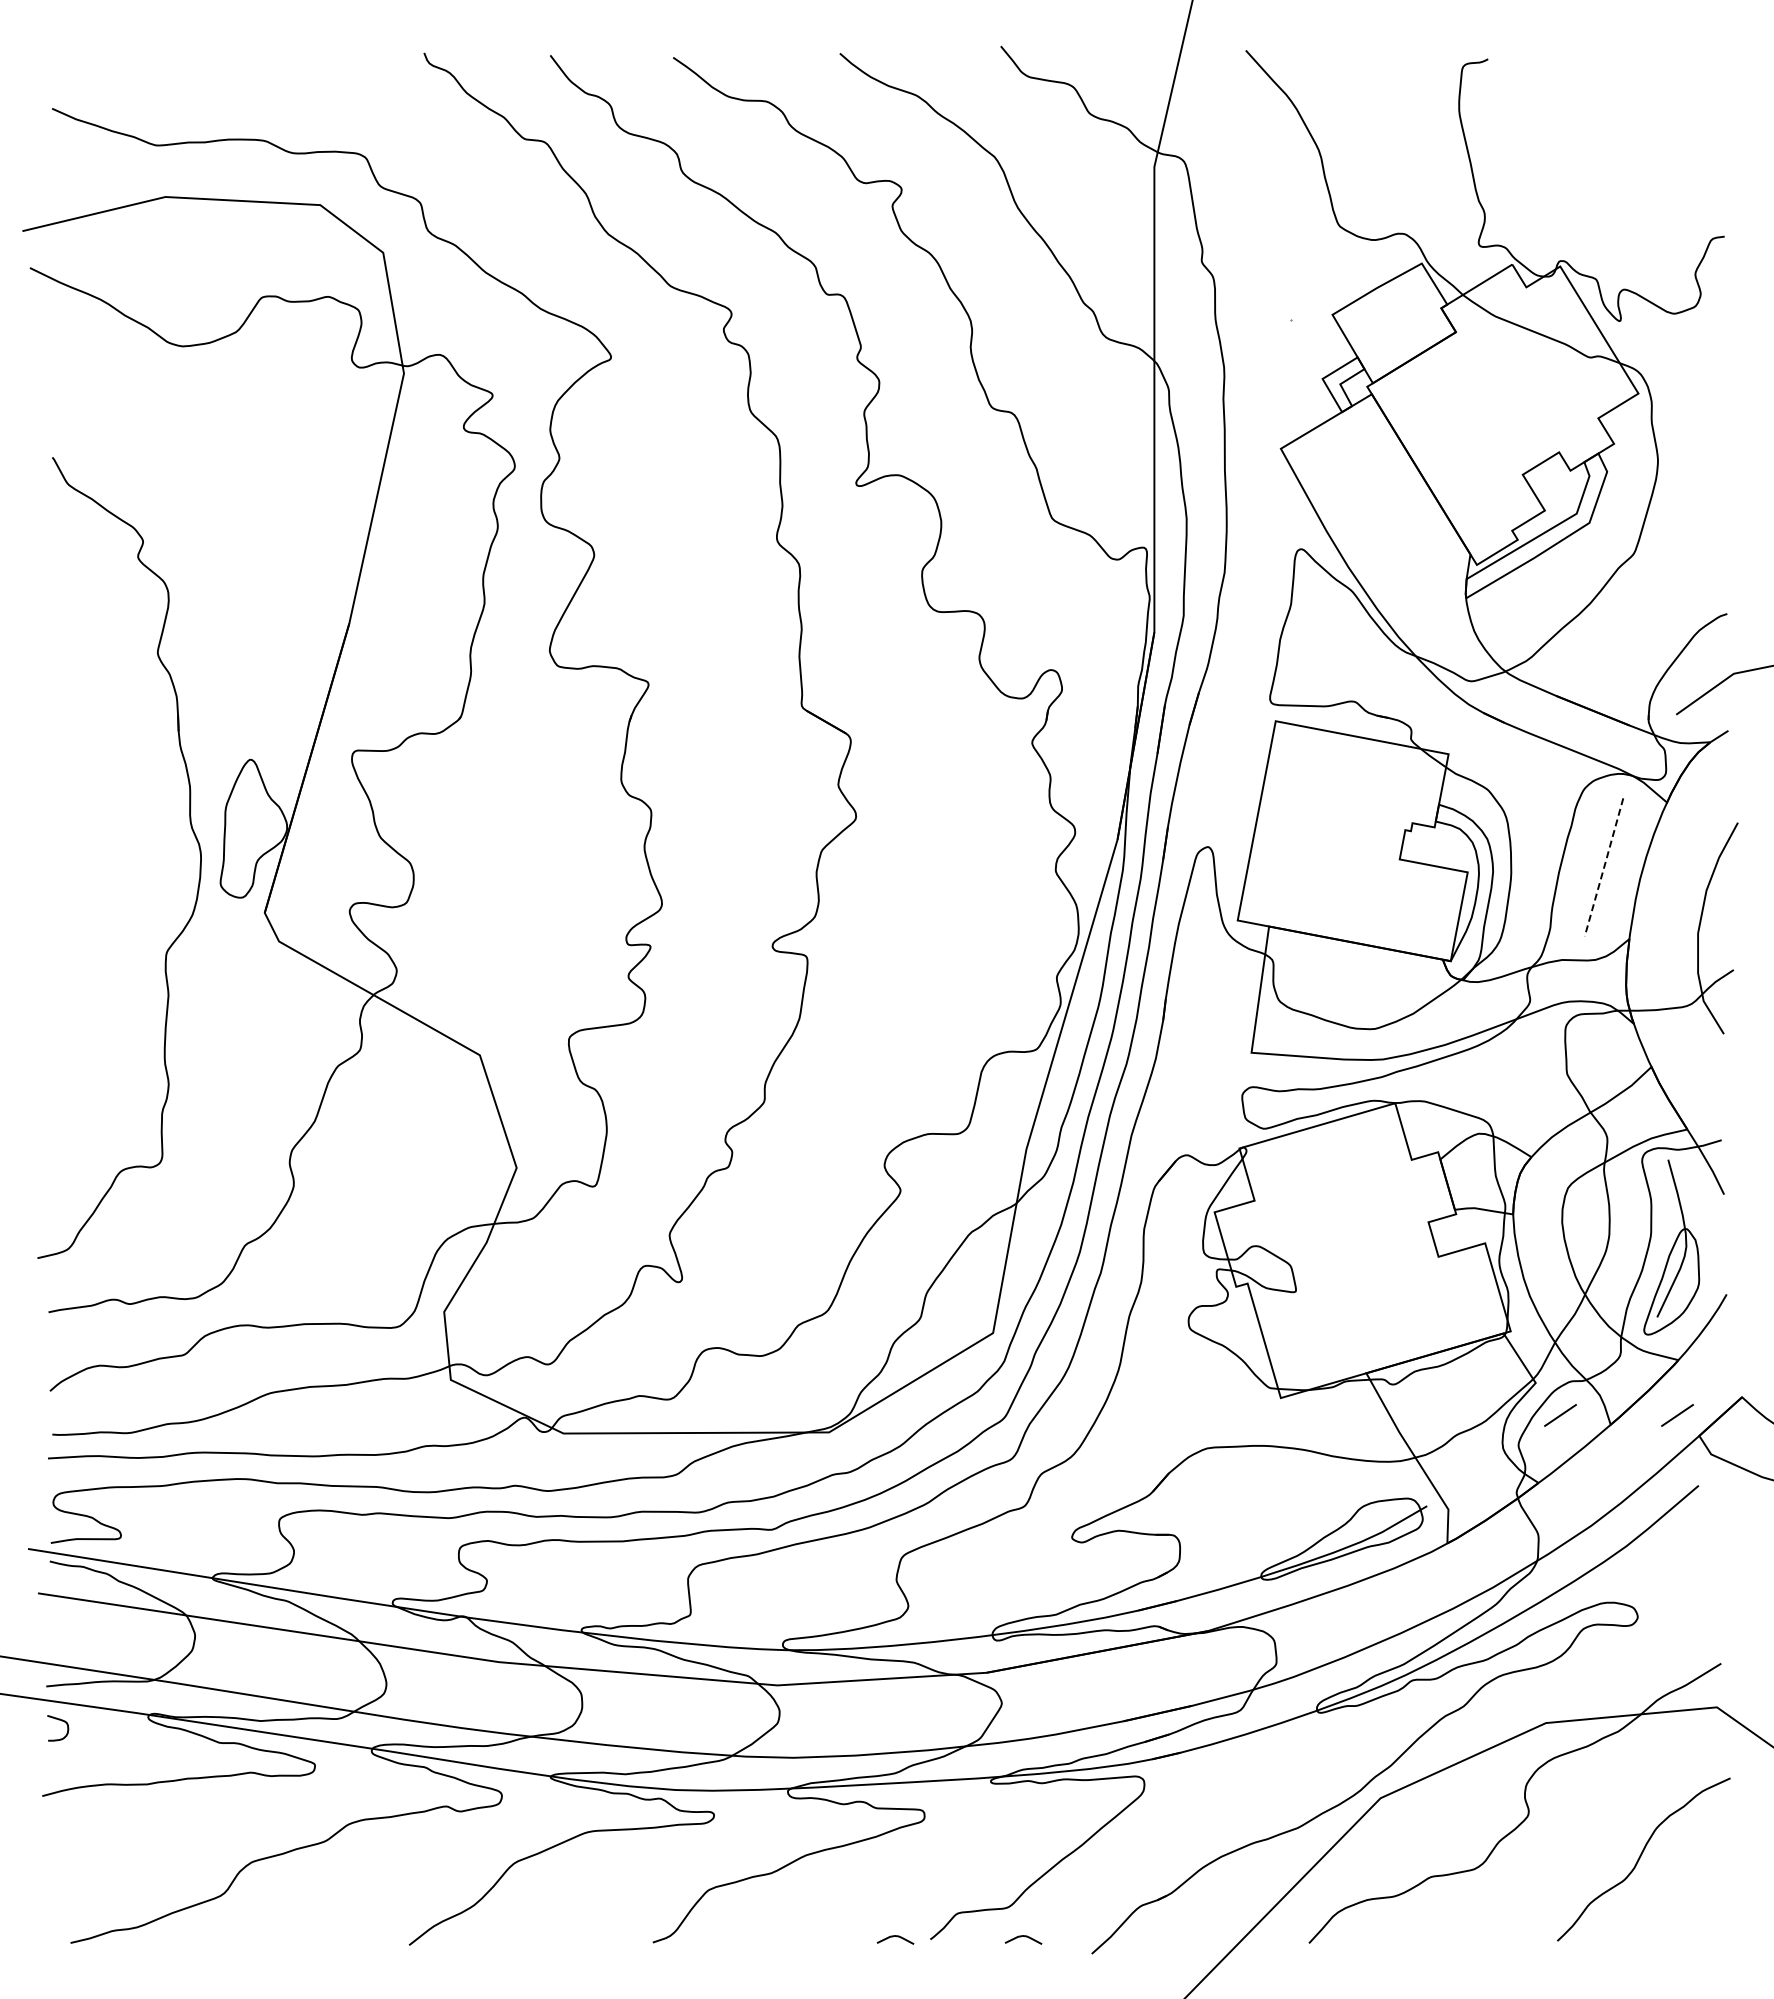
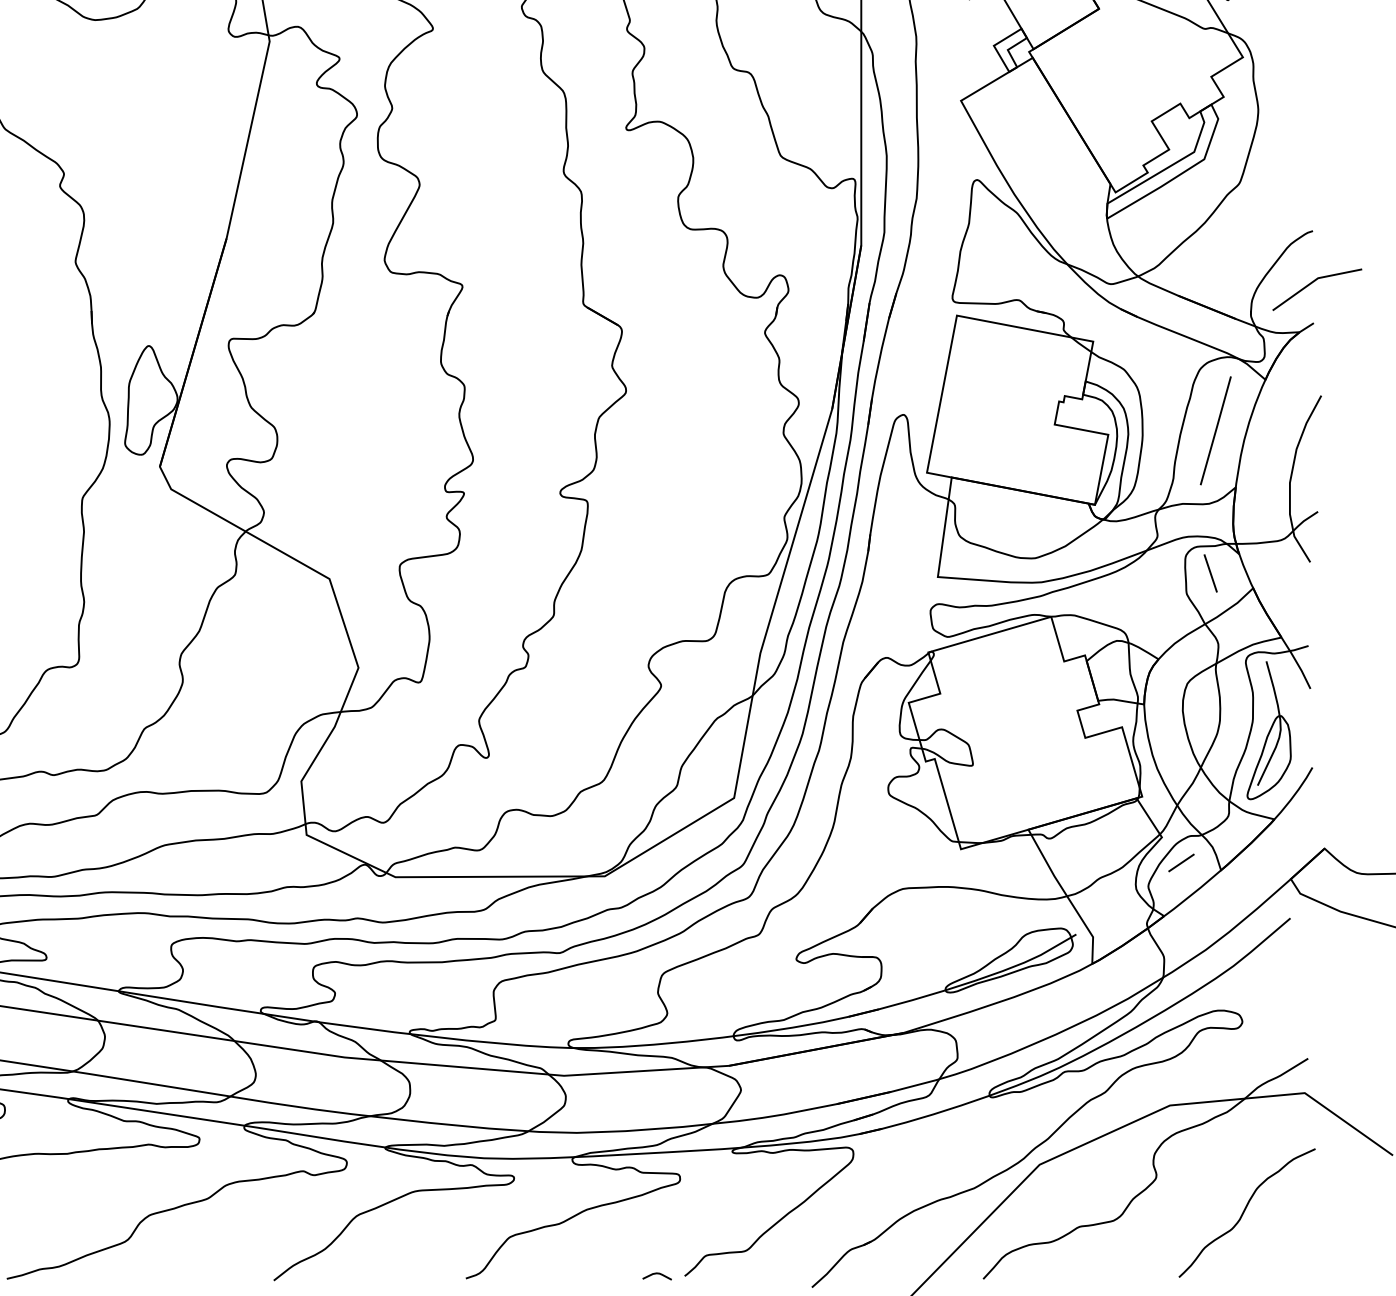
line: (1604, 867) -> (1216, 430), dashed -> solid
line: (1597, 1048) -> (1210, 573), added
line: (1677, 1415) -> (1273, 863), removed
curve: (1021, 1937) -> (756, 1274), removed

